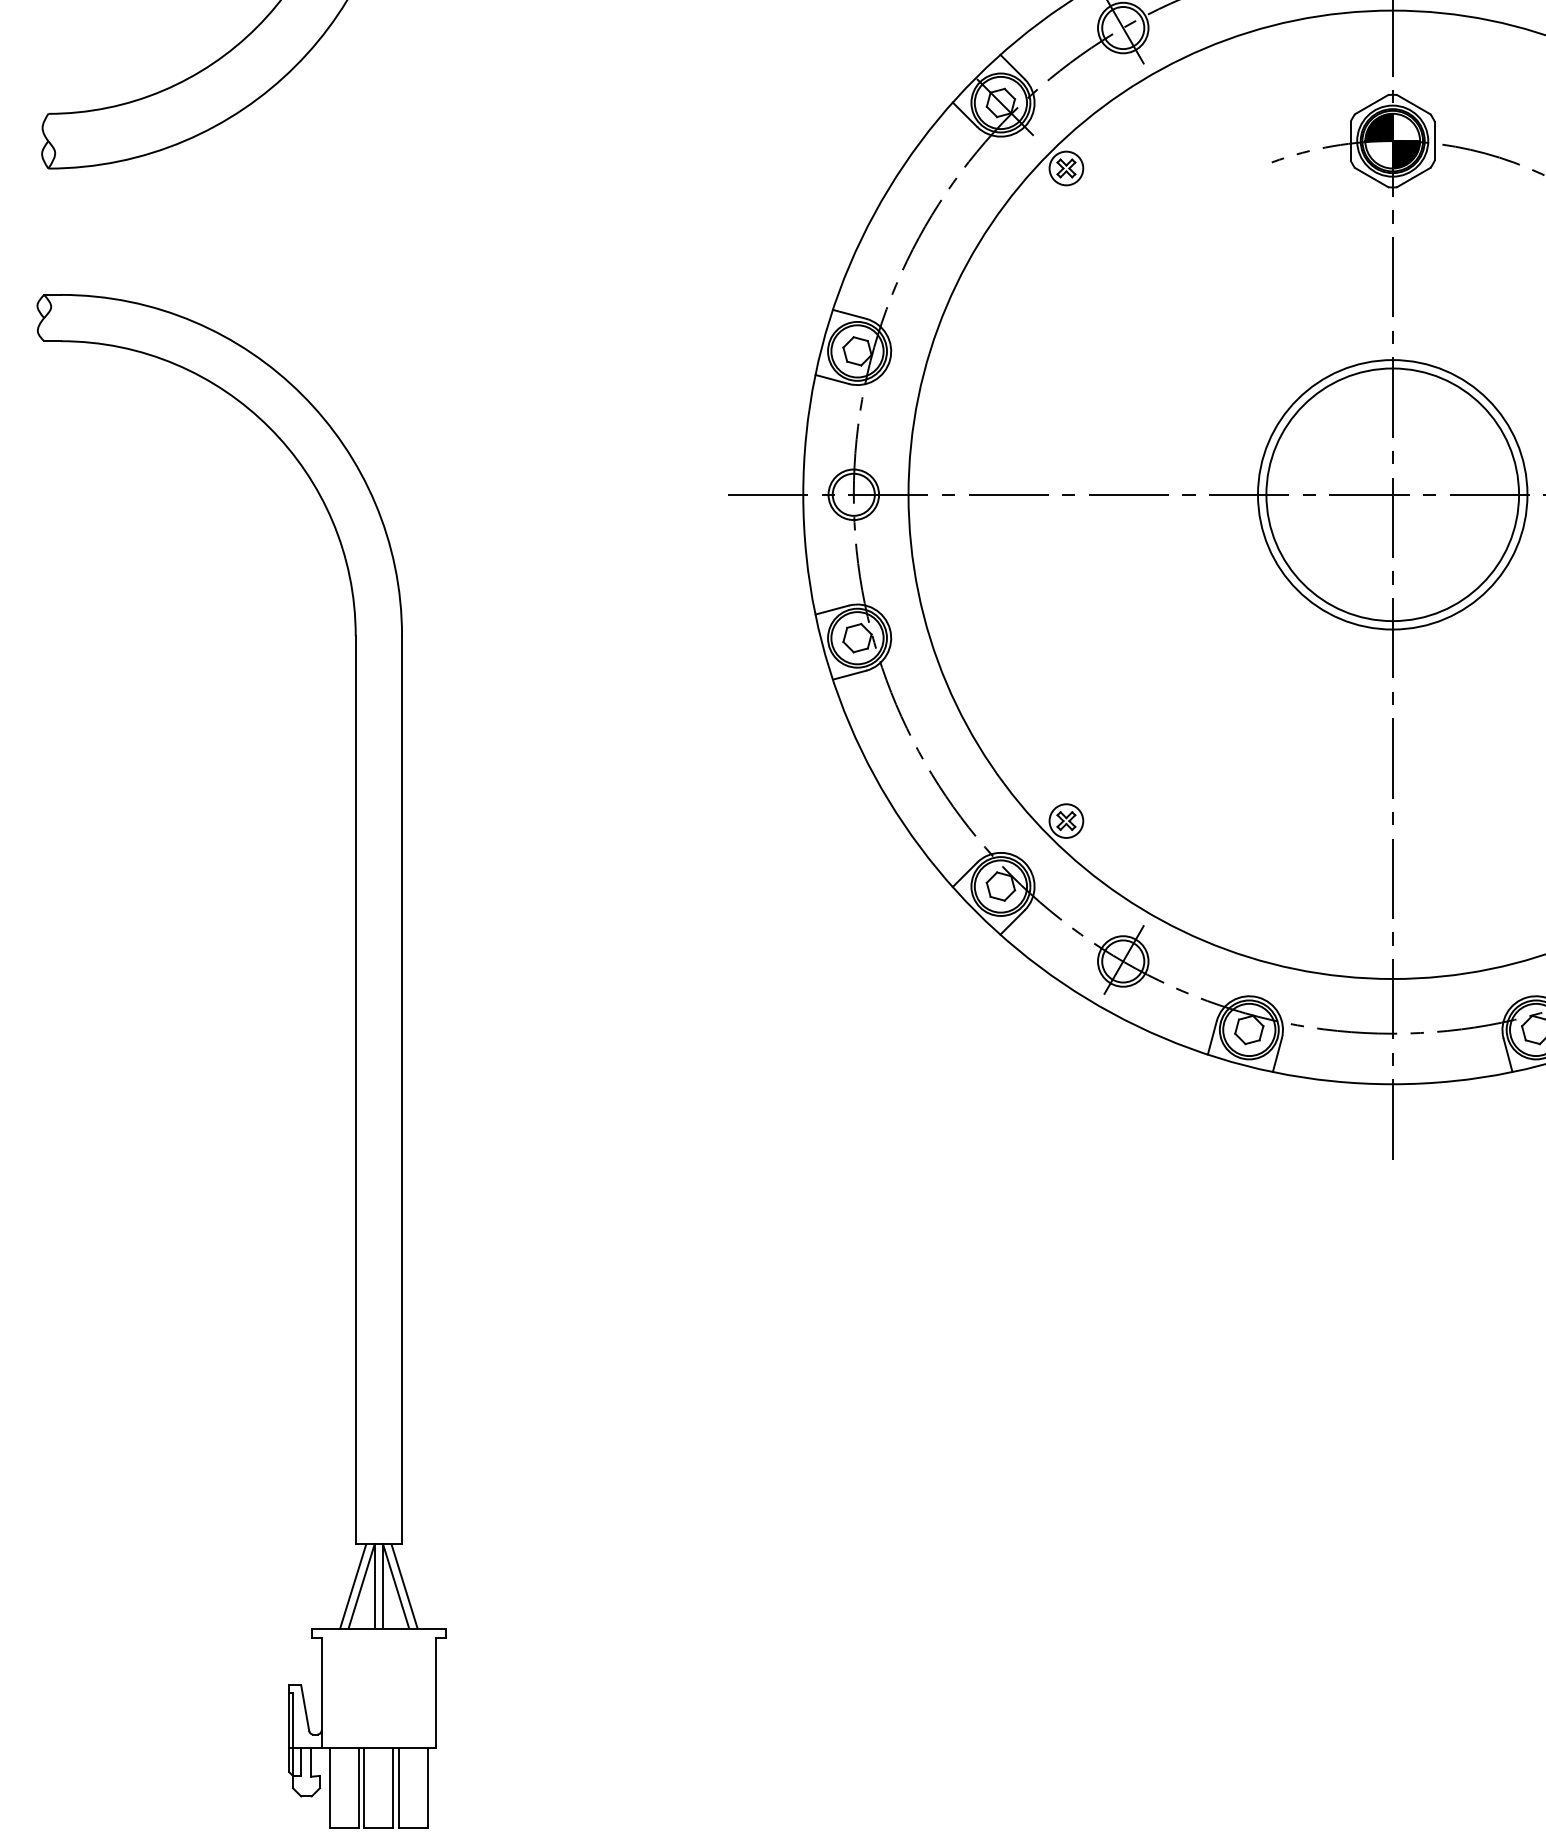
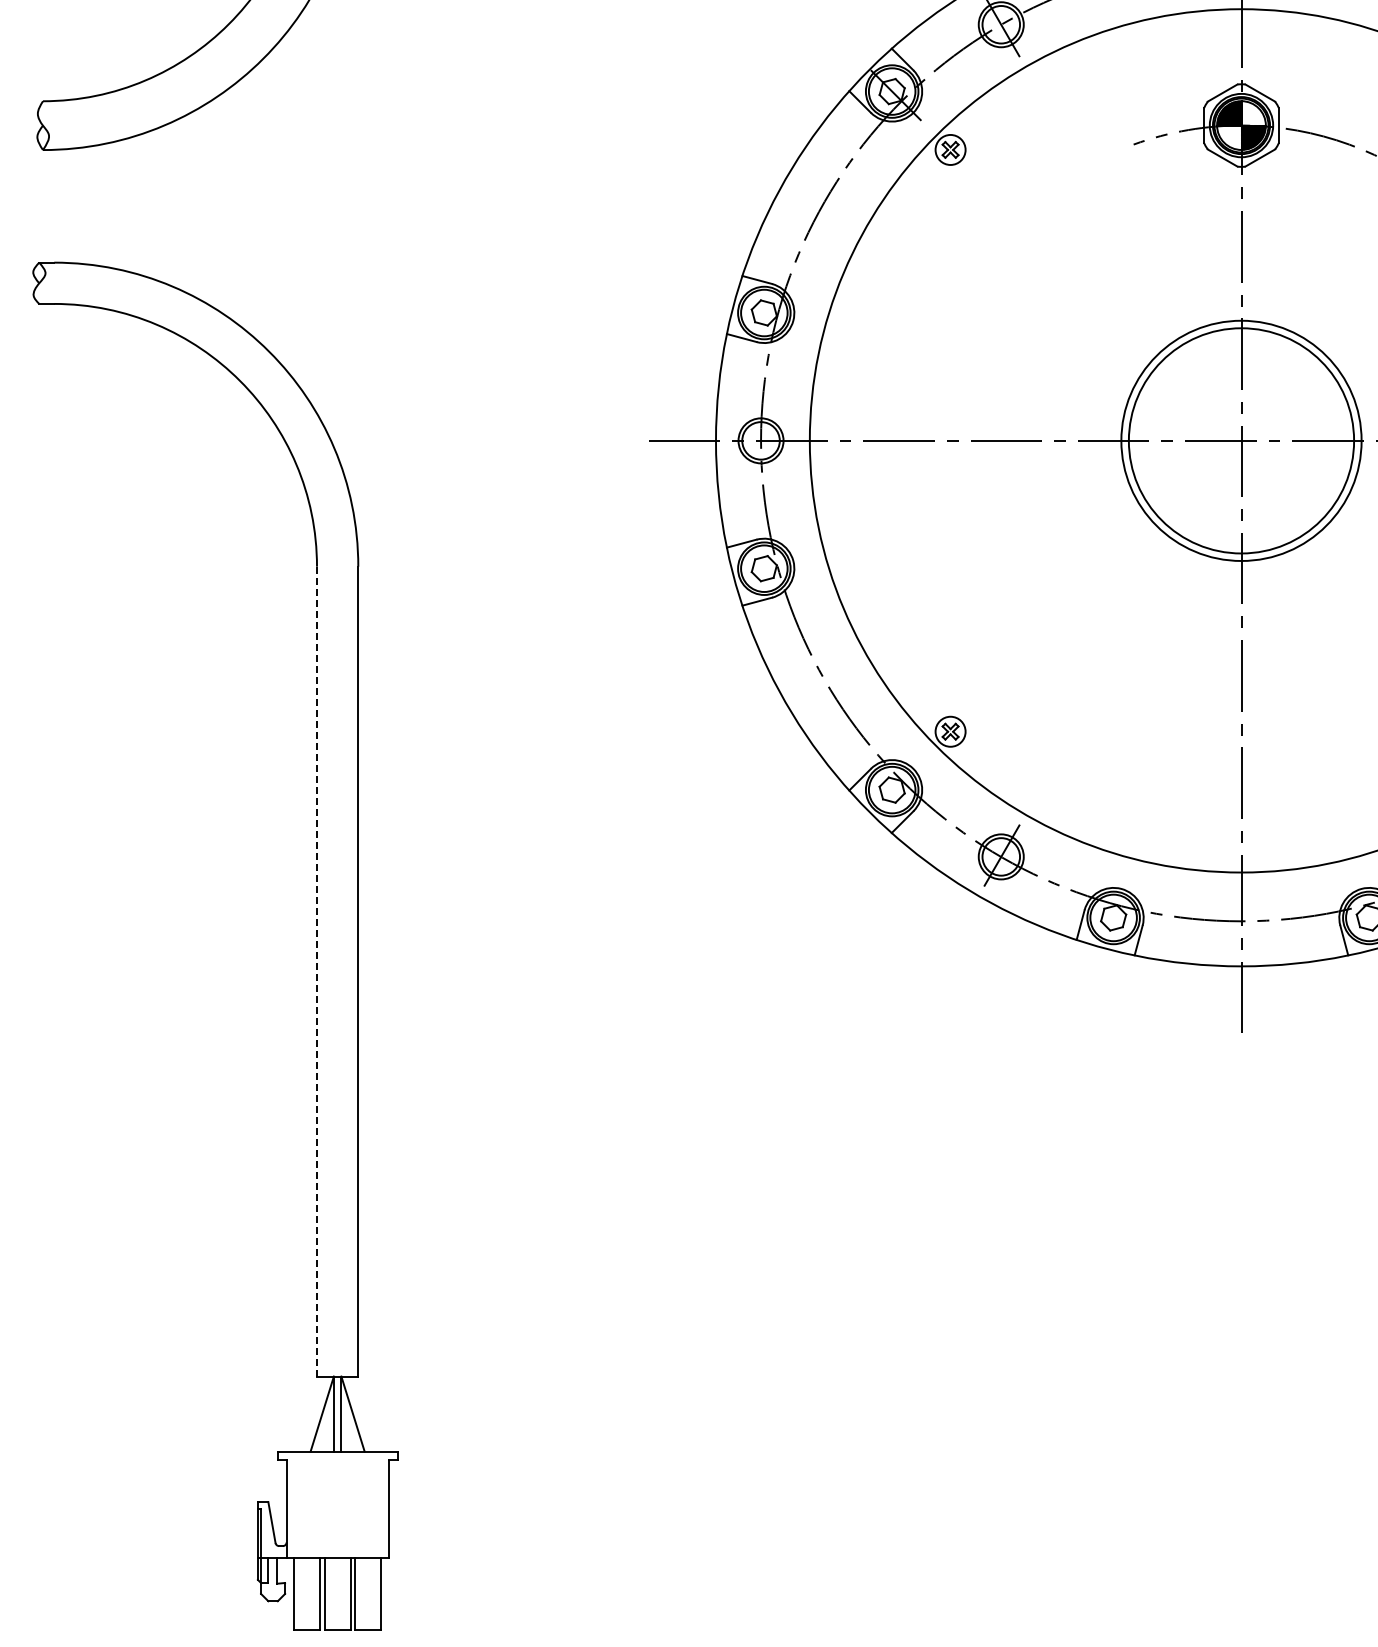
line: (356, 1090) -> (317, 971), solid -> dashed
line: (352, 1585) -> (314, 1413), removed
line: (404, 1585) -> (360, 1413), removed

